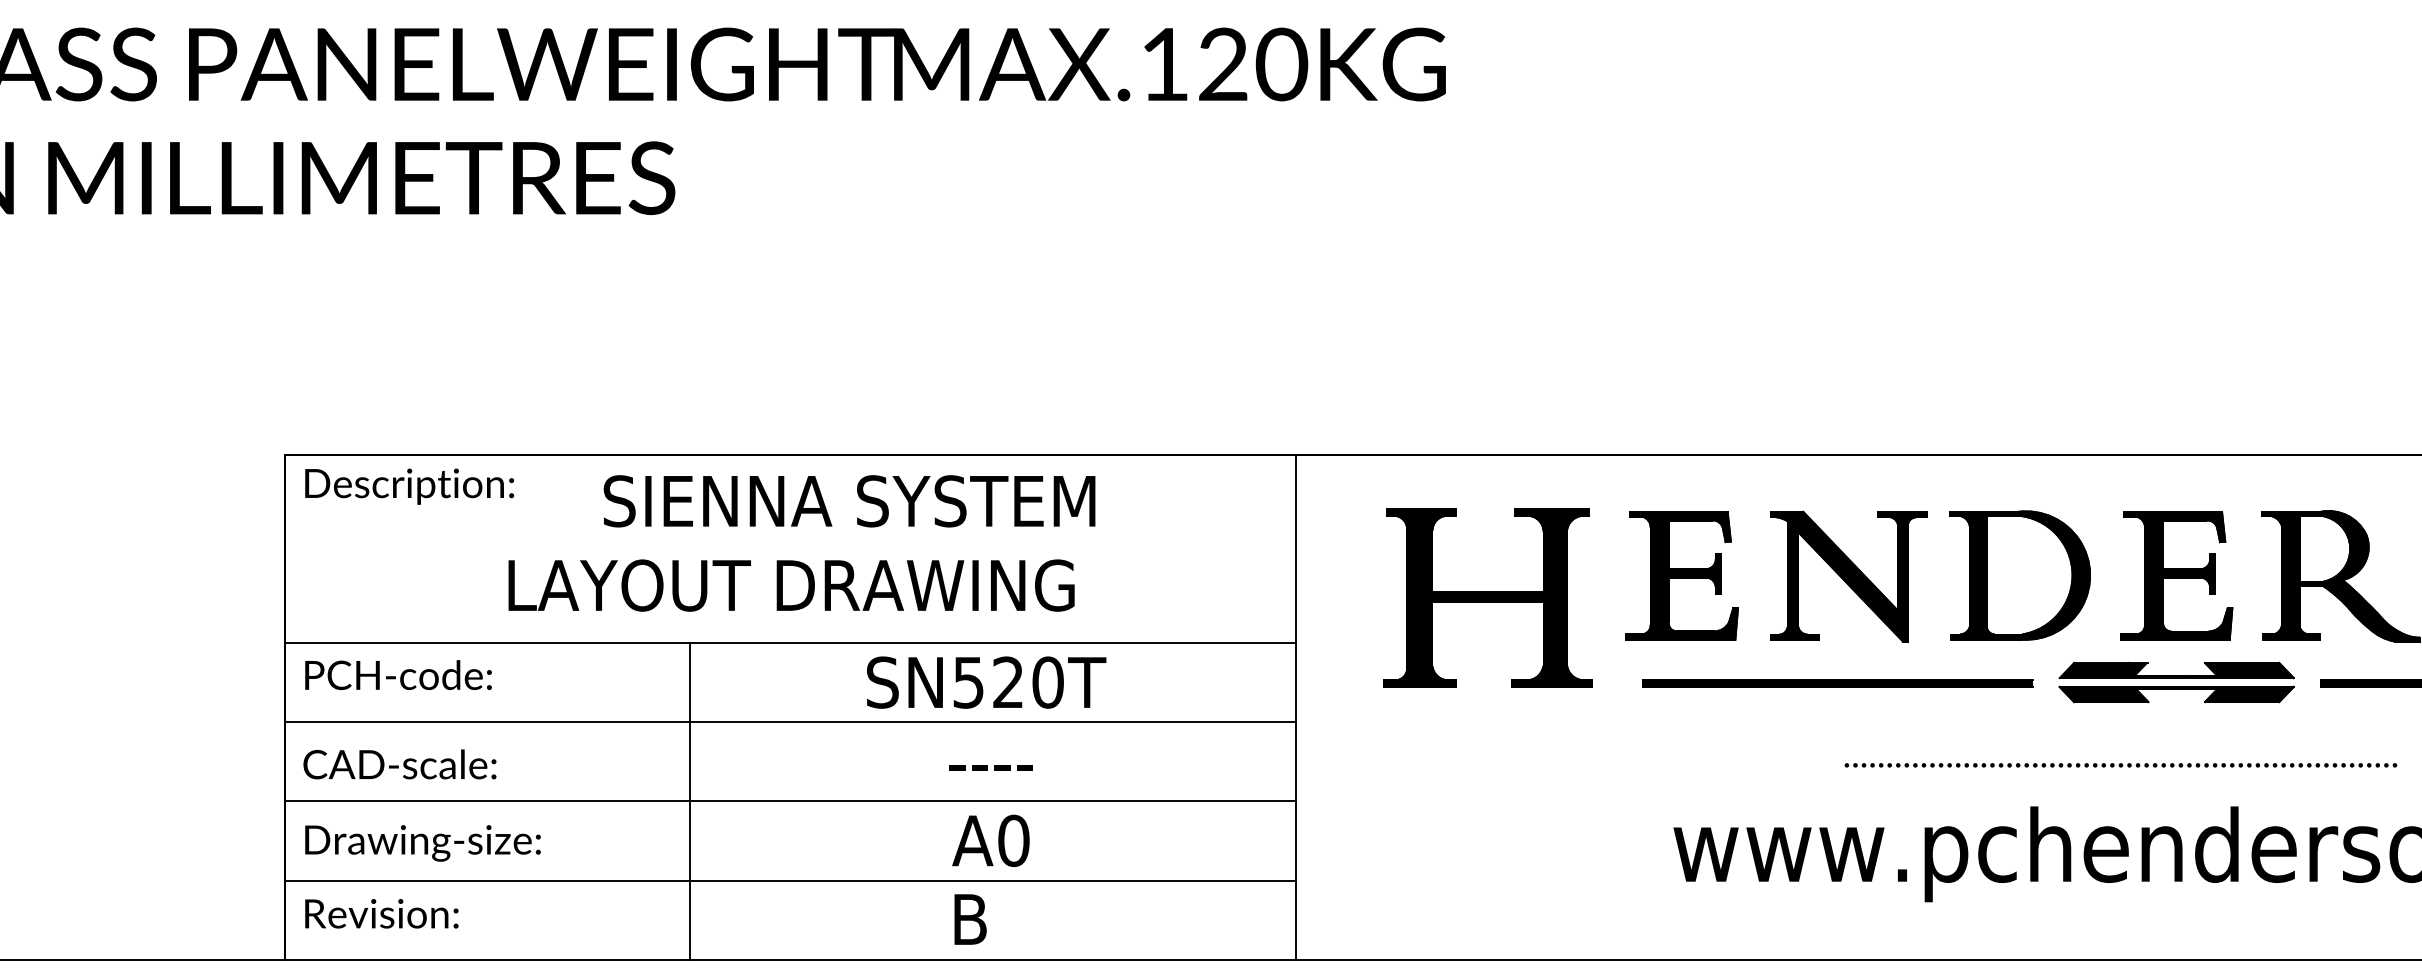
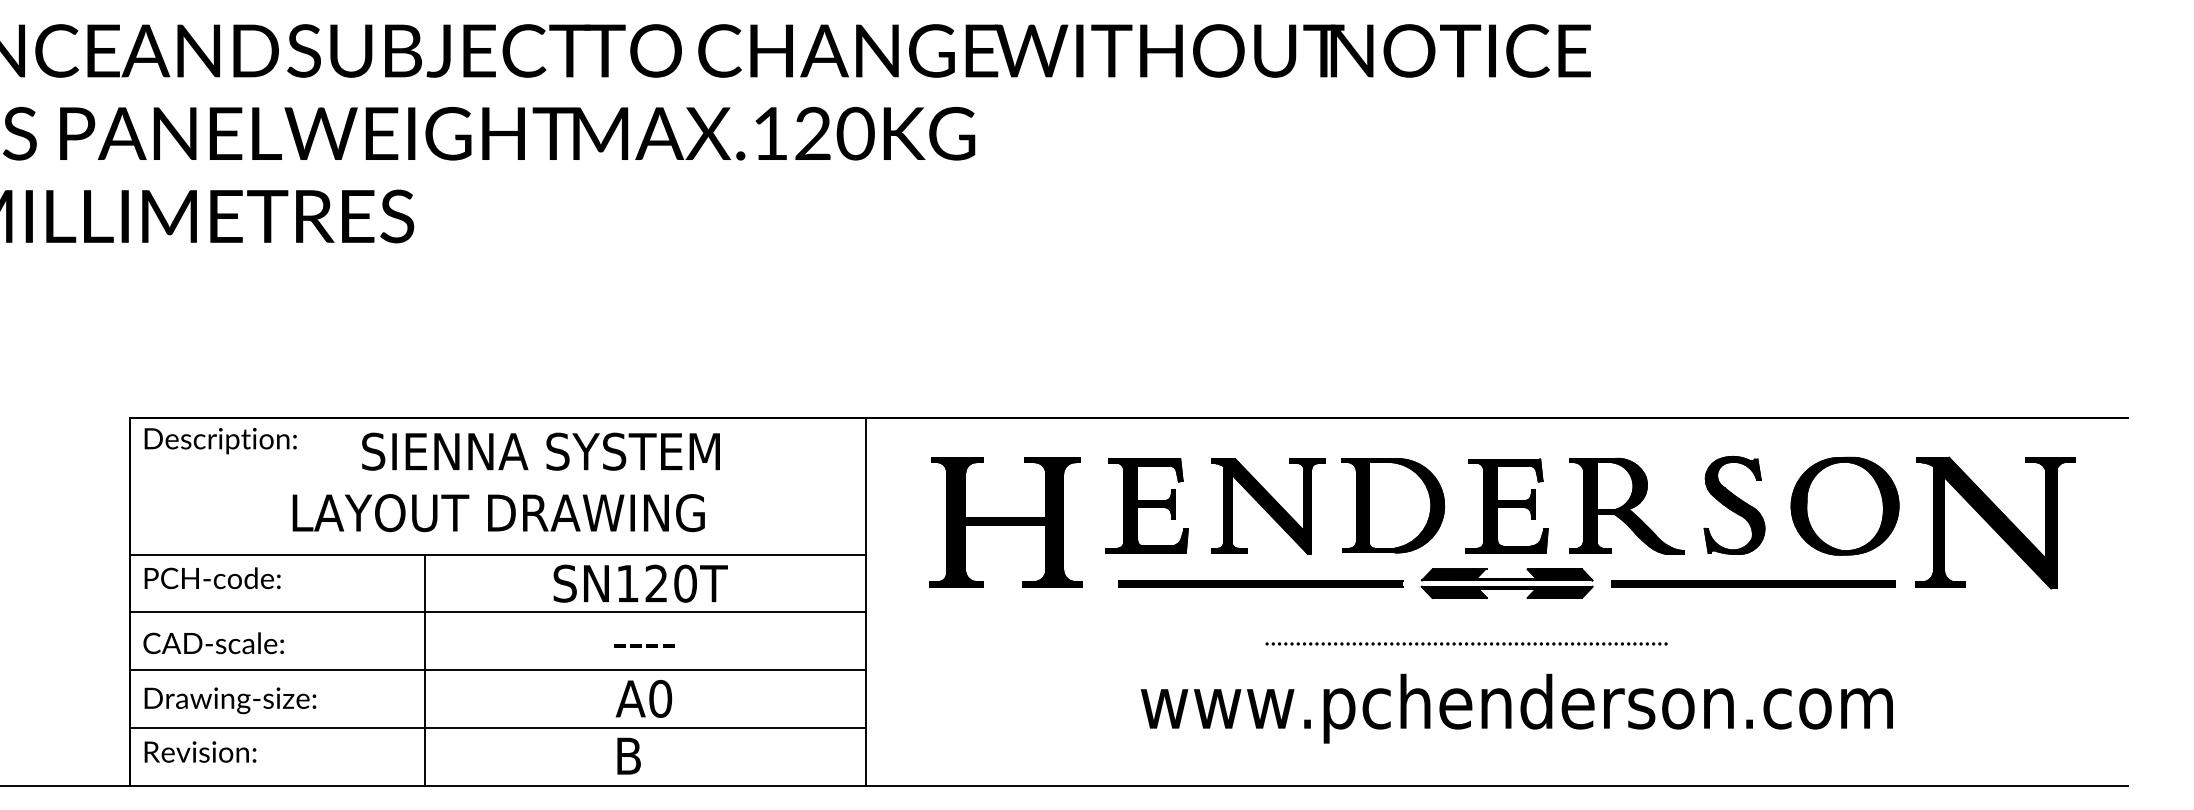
text: (968, 682) -> (627, 583), SN520T -> SN120T

